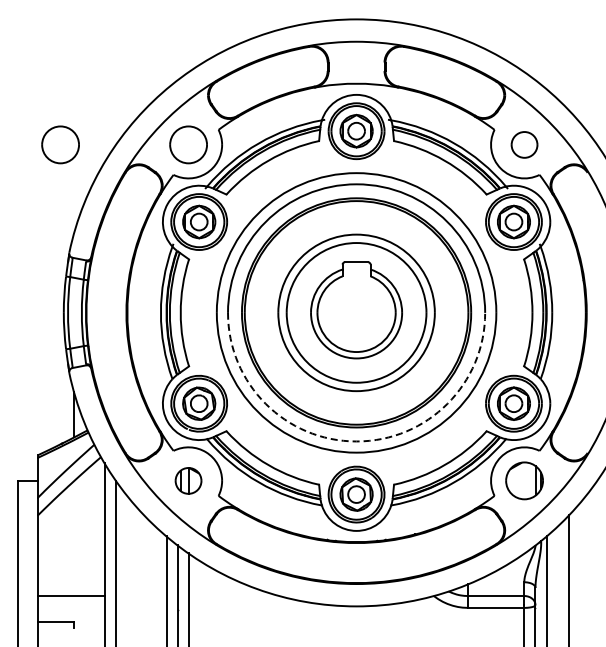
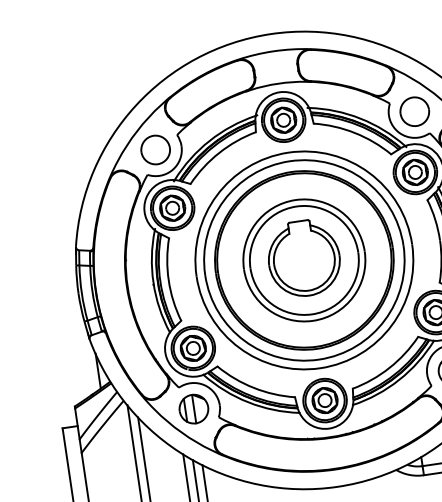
part: (60, 144) -> (56, 164), removed
part: (524, 144) -> (414, 111), size x1.43
arc: (356, 441) -> (318, 359), dashed -> solid
part: (188, 480) -> (193, 408), size x1.43

